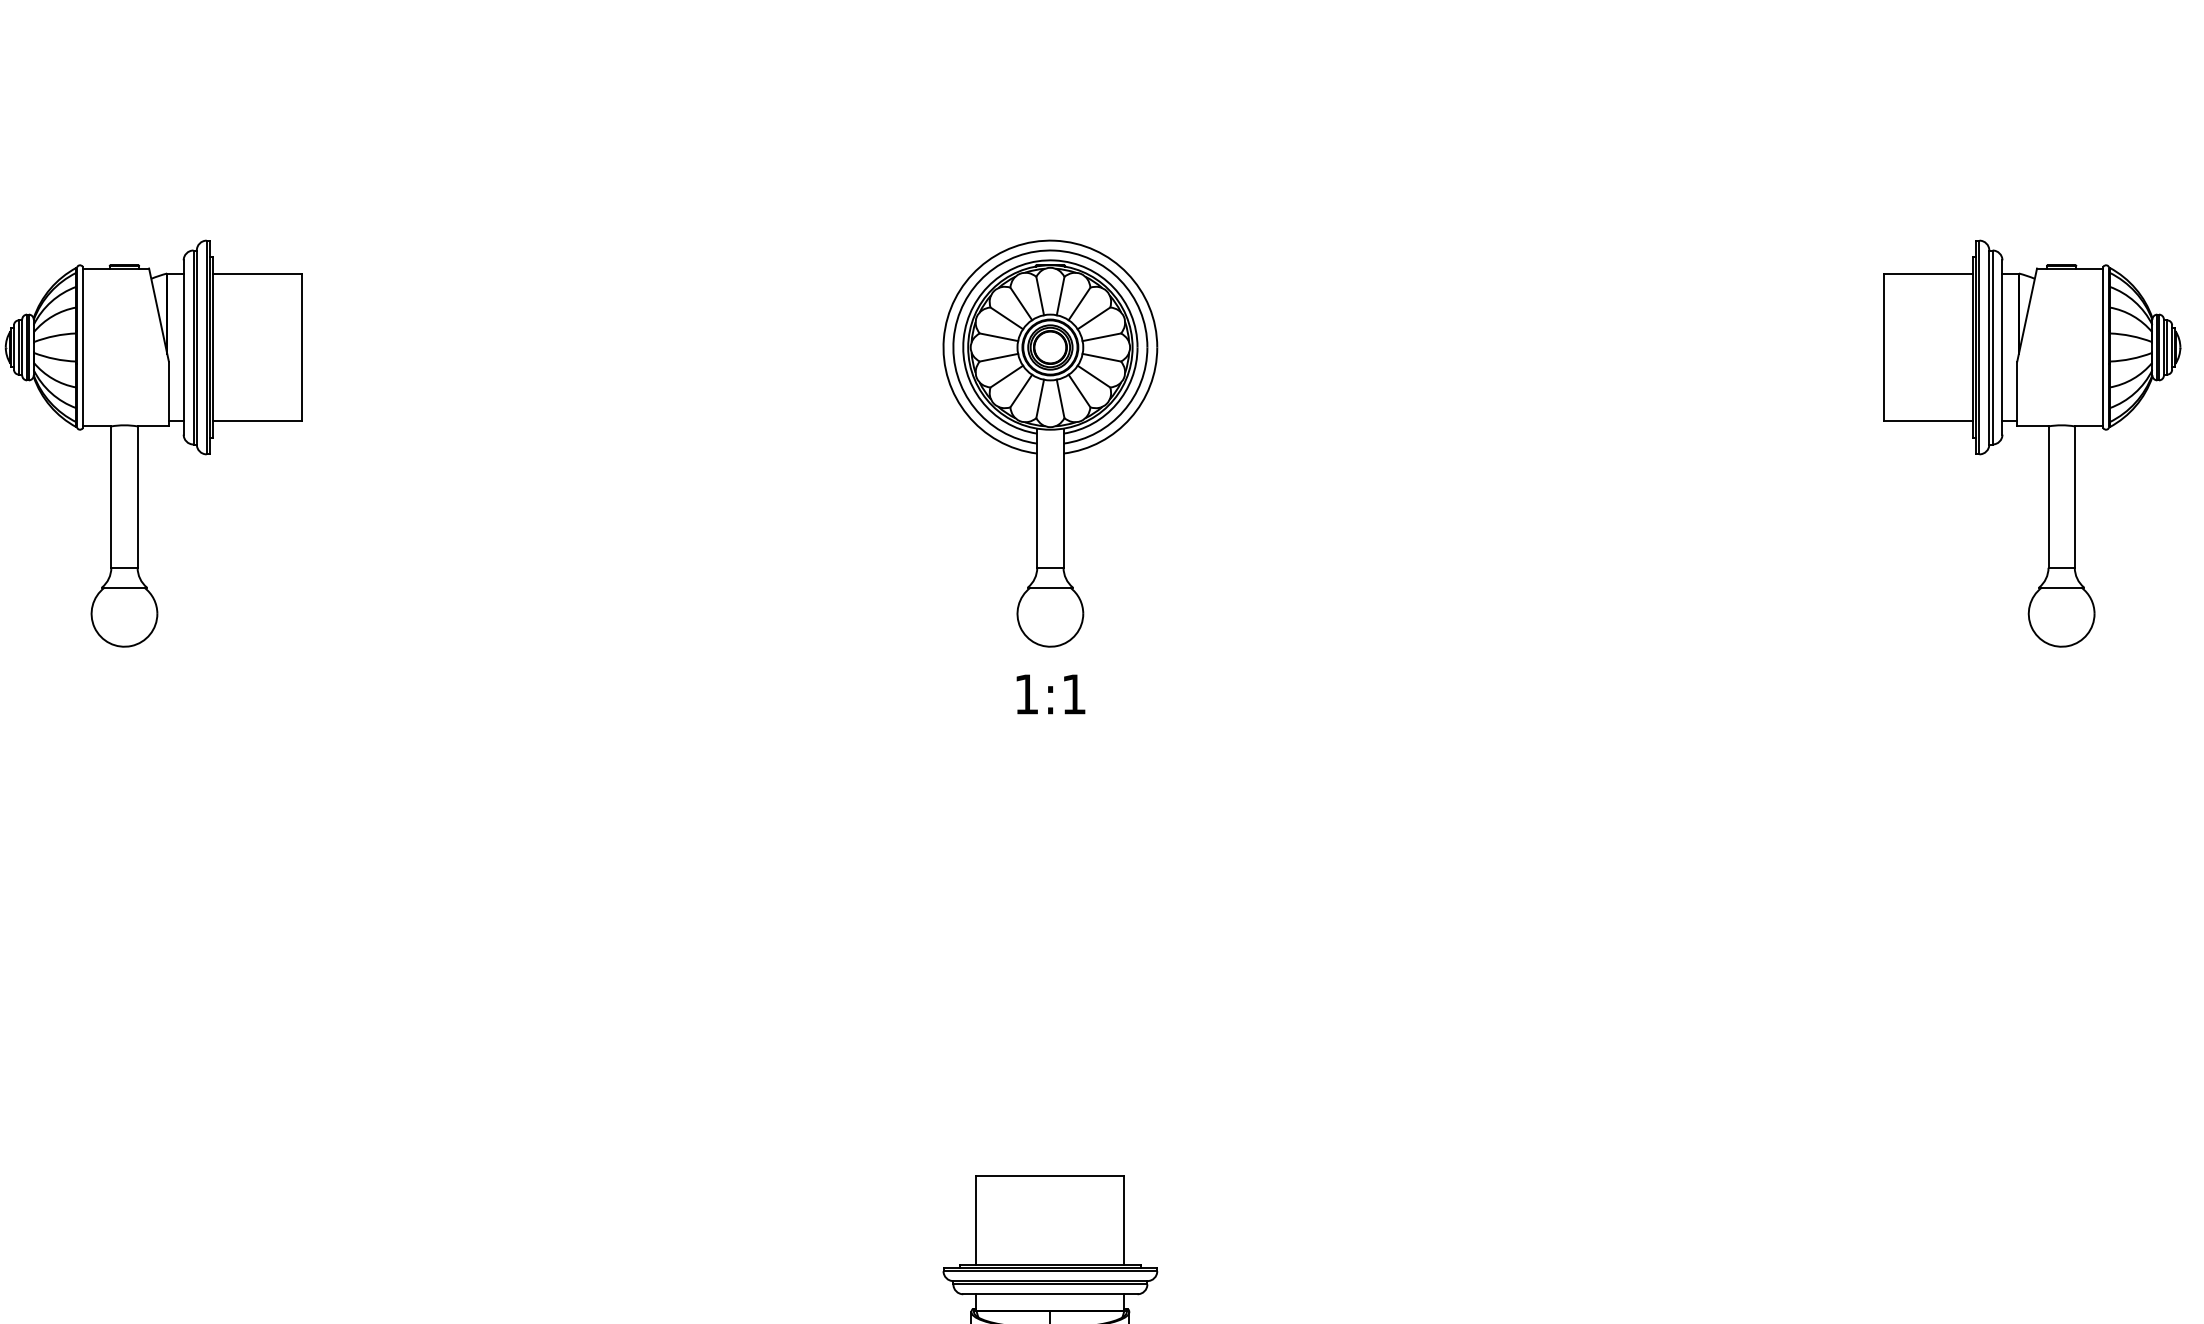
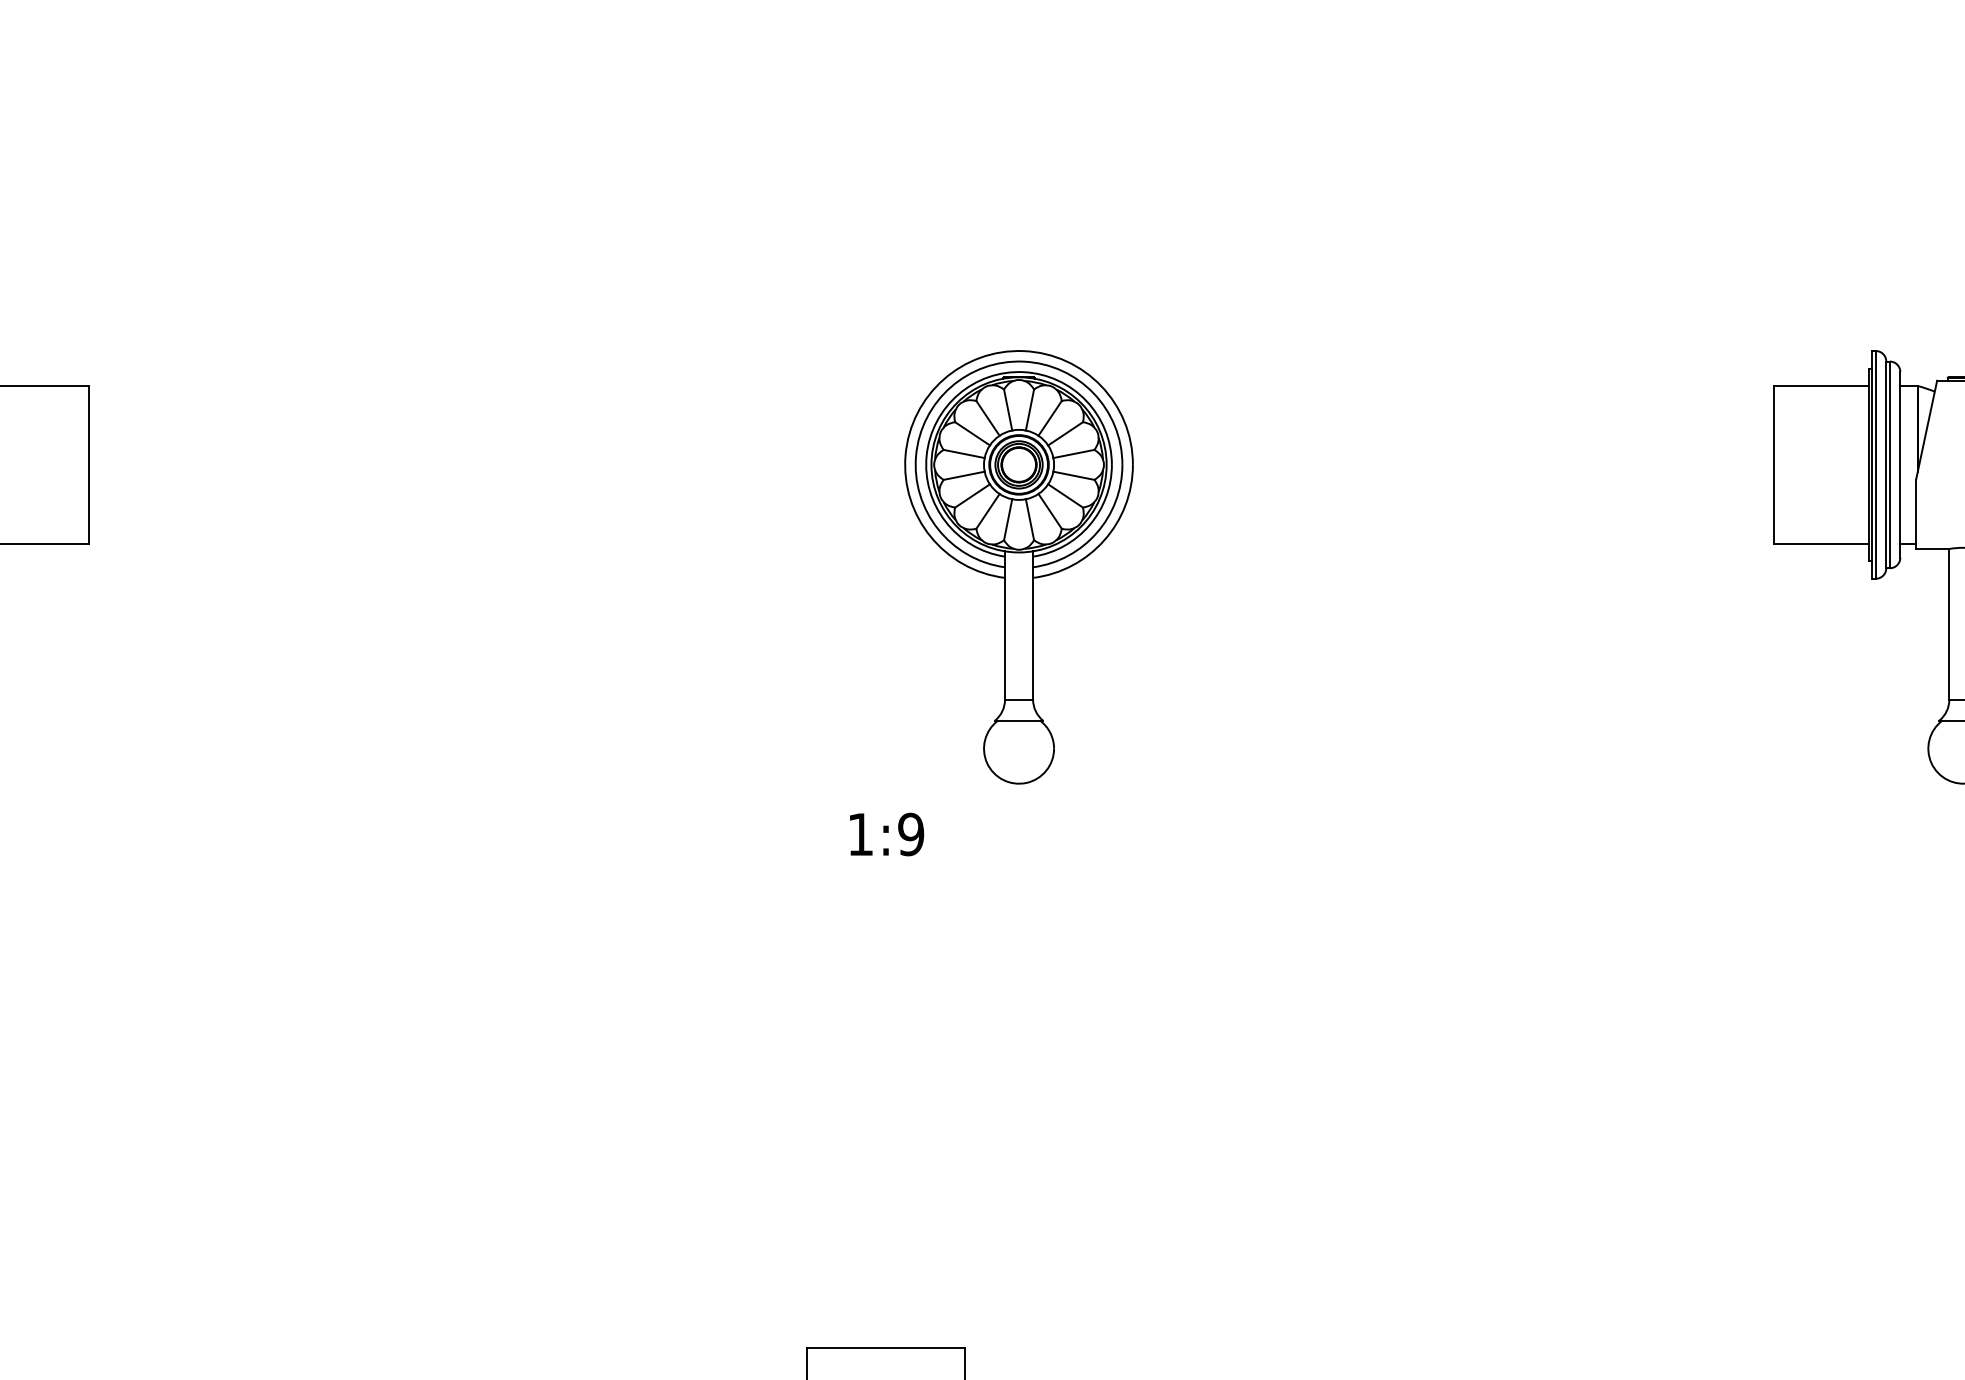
part: (1050, 443) -> (1019, 567), moved
text: (1073, 694) -> (910, 834), 1:1 -> 1:9

